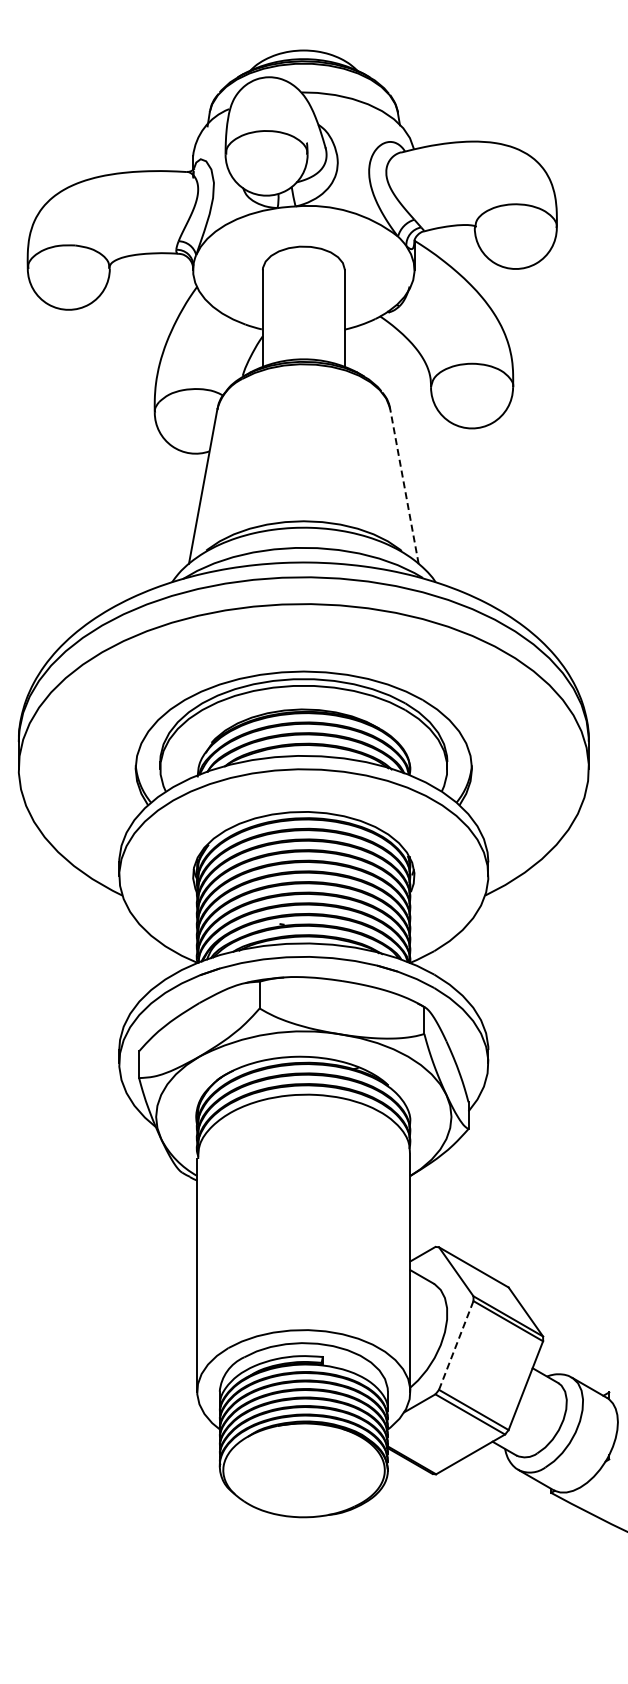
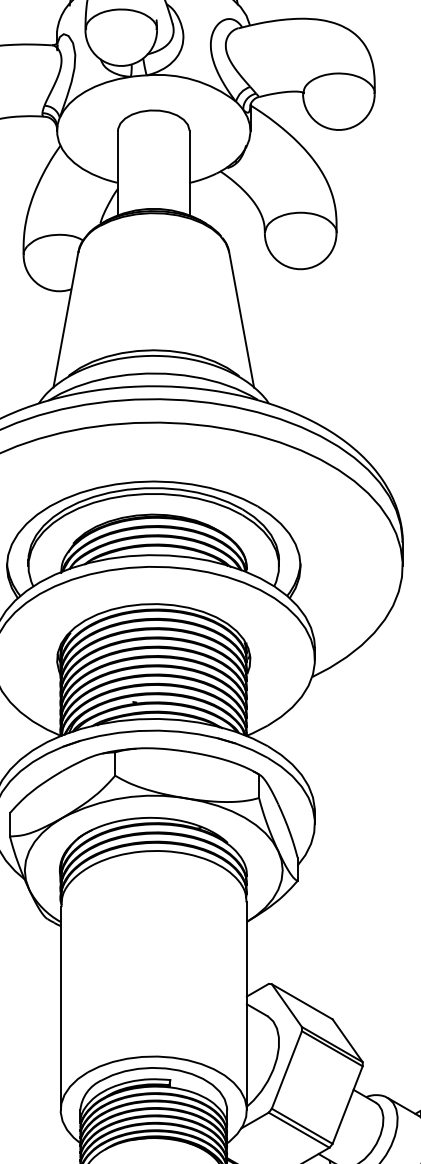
line: (404, 486) -> (241, 319), dashed -> solid
line: (456, 1345) -> (287, 1069), dashed -> solid

